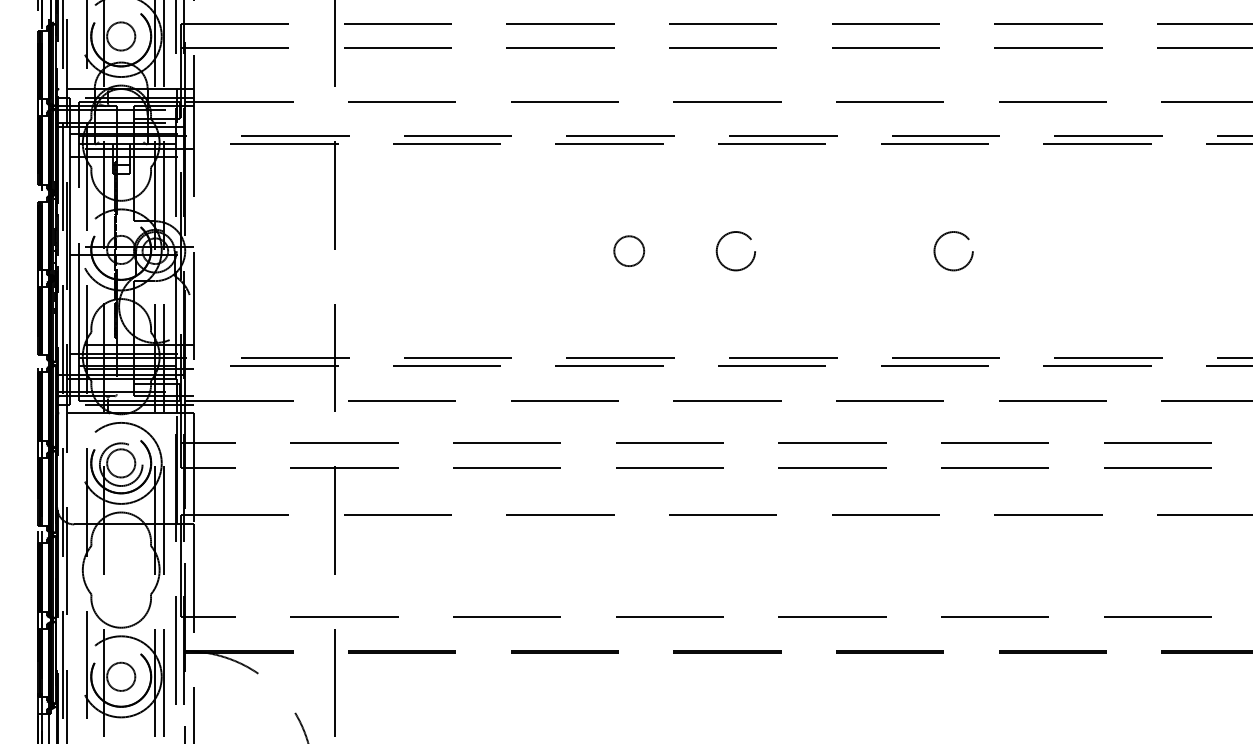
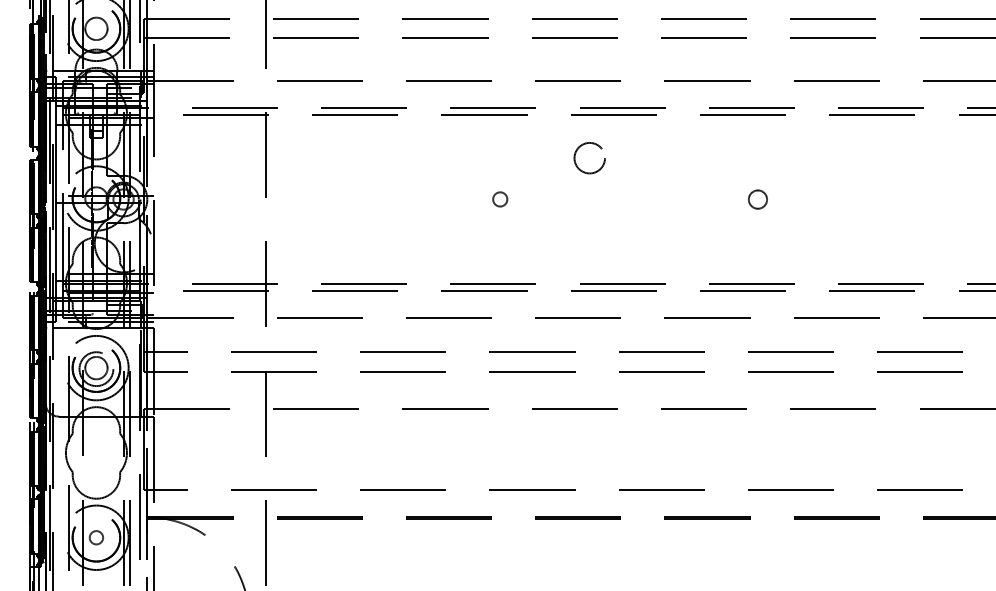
circle: (629, 250) -> (500, 198), size x0.6
circle: (735, 251) -> (589, 158), moved
circle: (953, 251) -> (757, 199), size x0.6
circle: (121, 676) -> (96, 537), size x0.6

